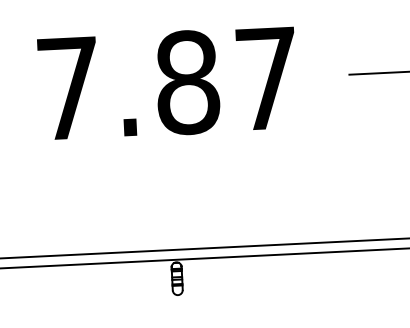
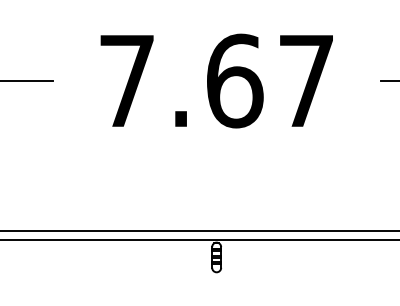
text: (187, 82) -> (234, 80), 7.87 -> 7.67

